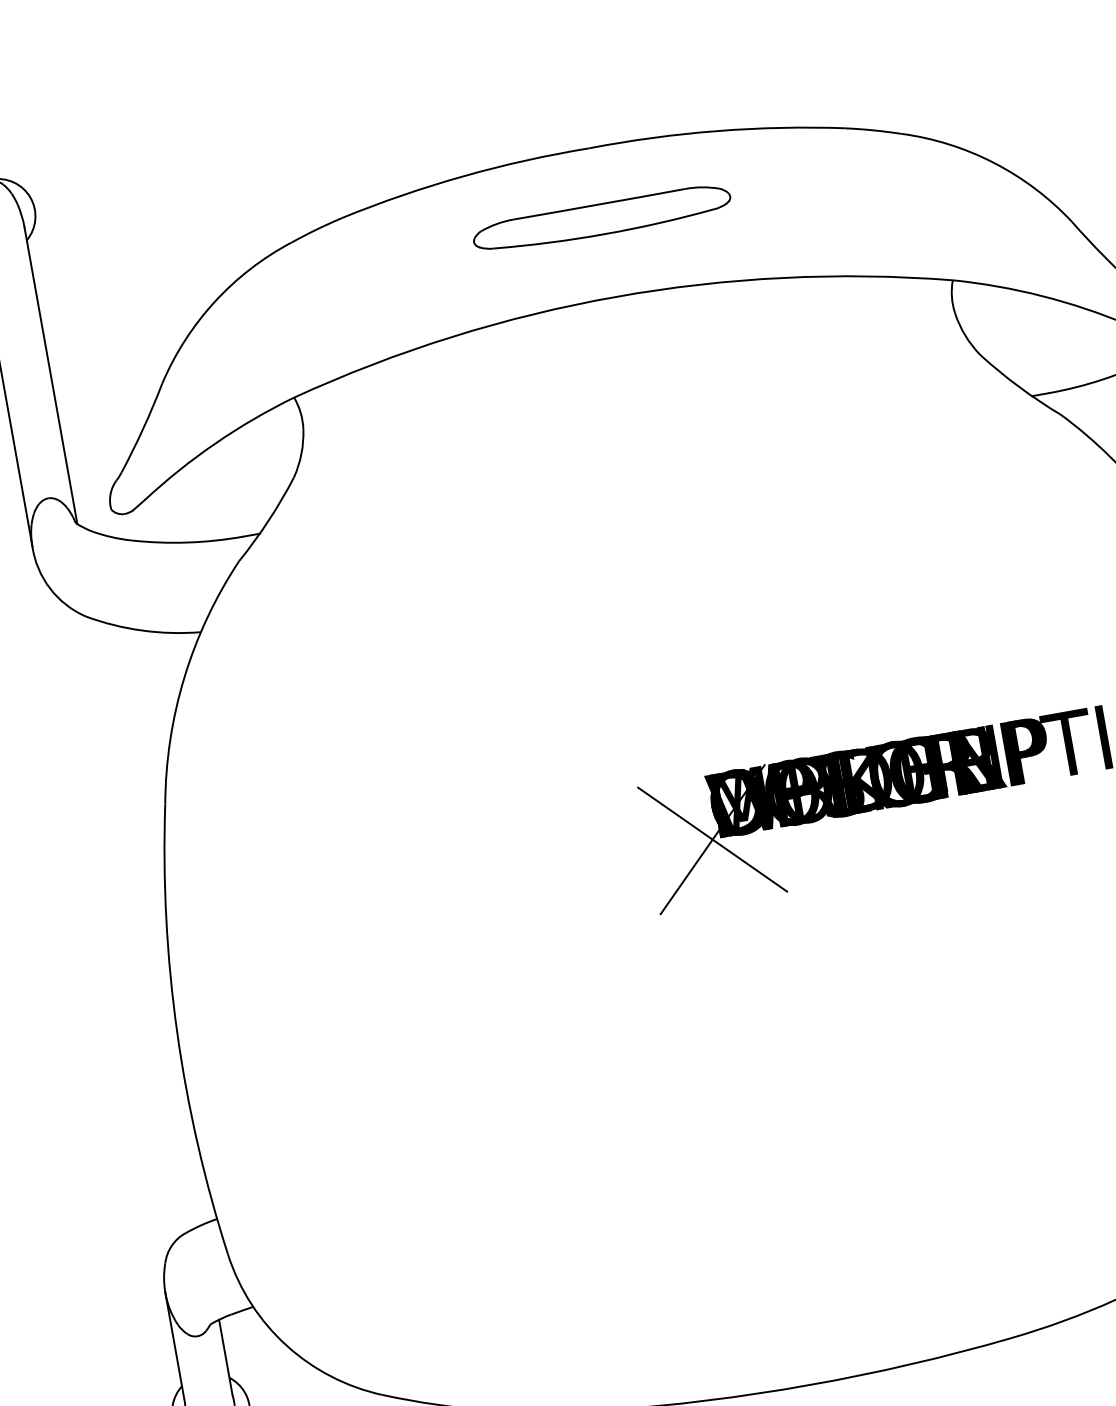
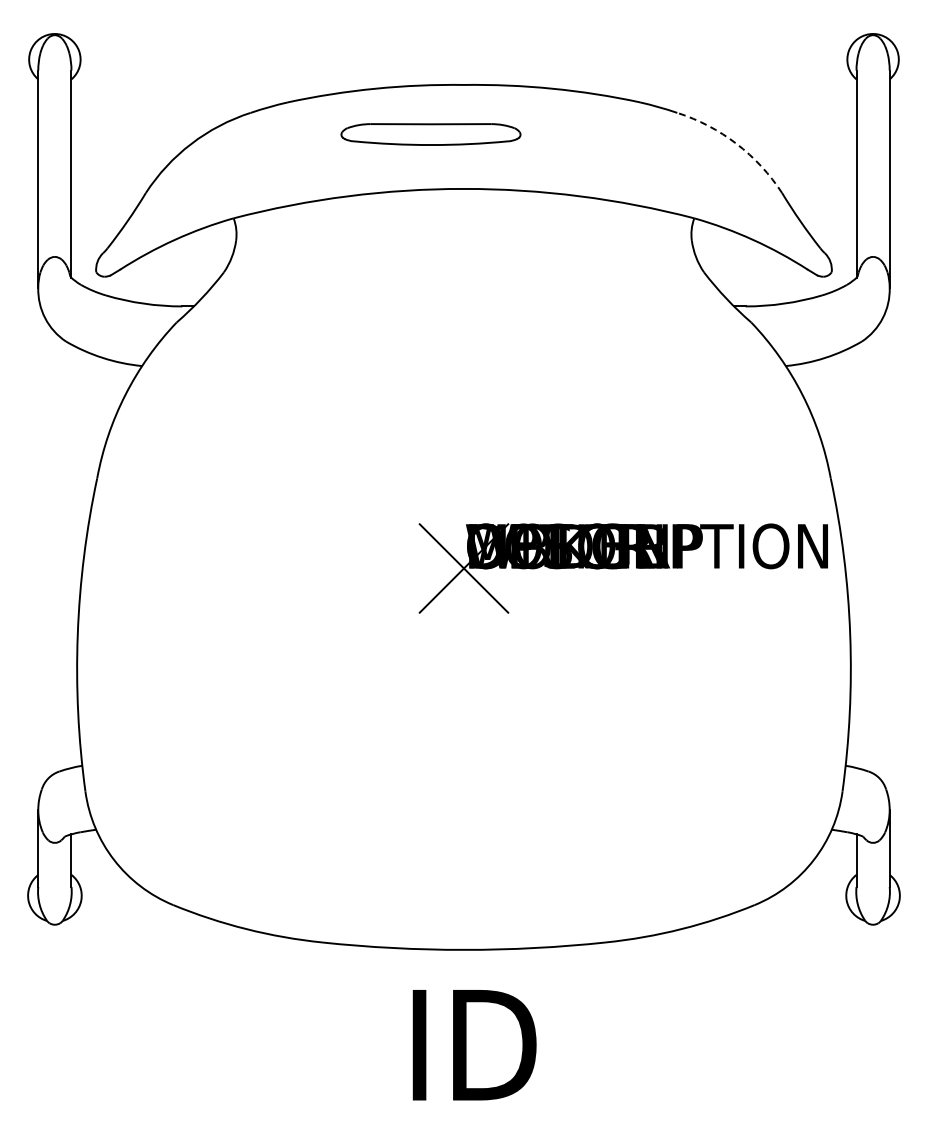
arc: (994, 162) -> (736, 143), solid -> dashed
part: (601, 219) -> (430, 134), moved

